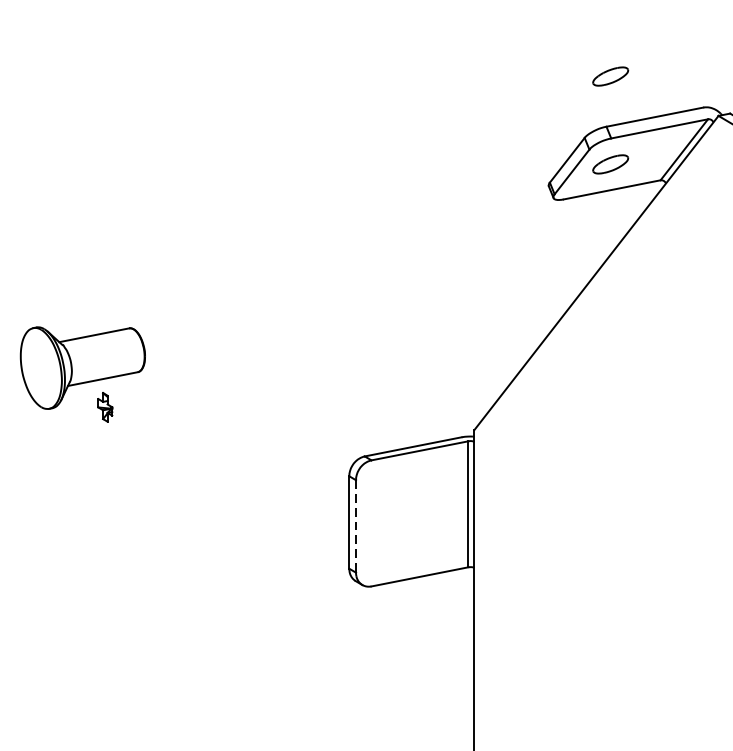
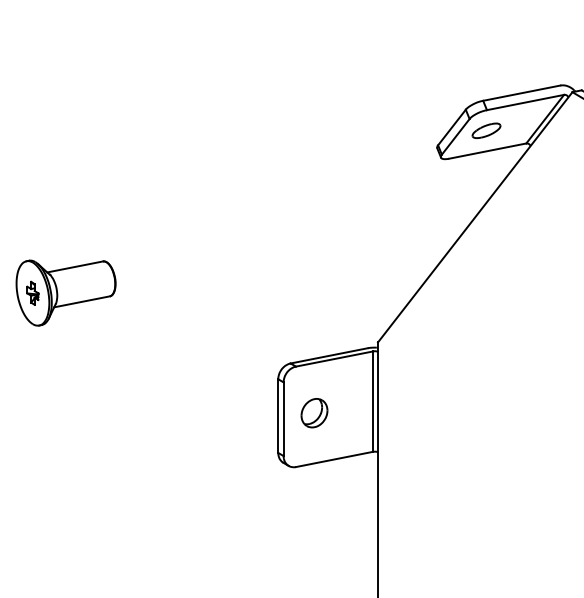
part: (610, 76) -> (486, 60), removed
part: (104, 406) -> (32, 292), moved
part: (394, 519) -> (314, 413), added
line: (355, 526) -> (283, 419), dashed -> solid

